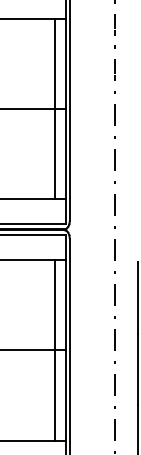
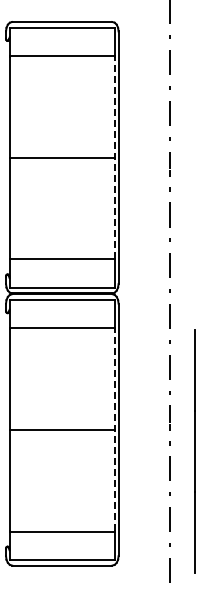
line: (54, 108) -> (101, 157), removed
line: (66, 108) -> (114, 157), solid -> dashed
line: (54, 350) -> (101, 429), removed
line: (66, 350) -> (114, 429), solid -> dashed

